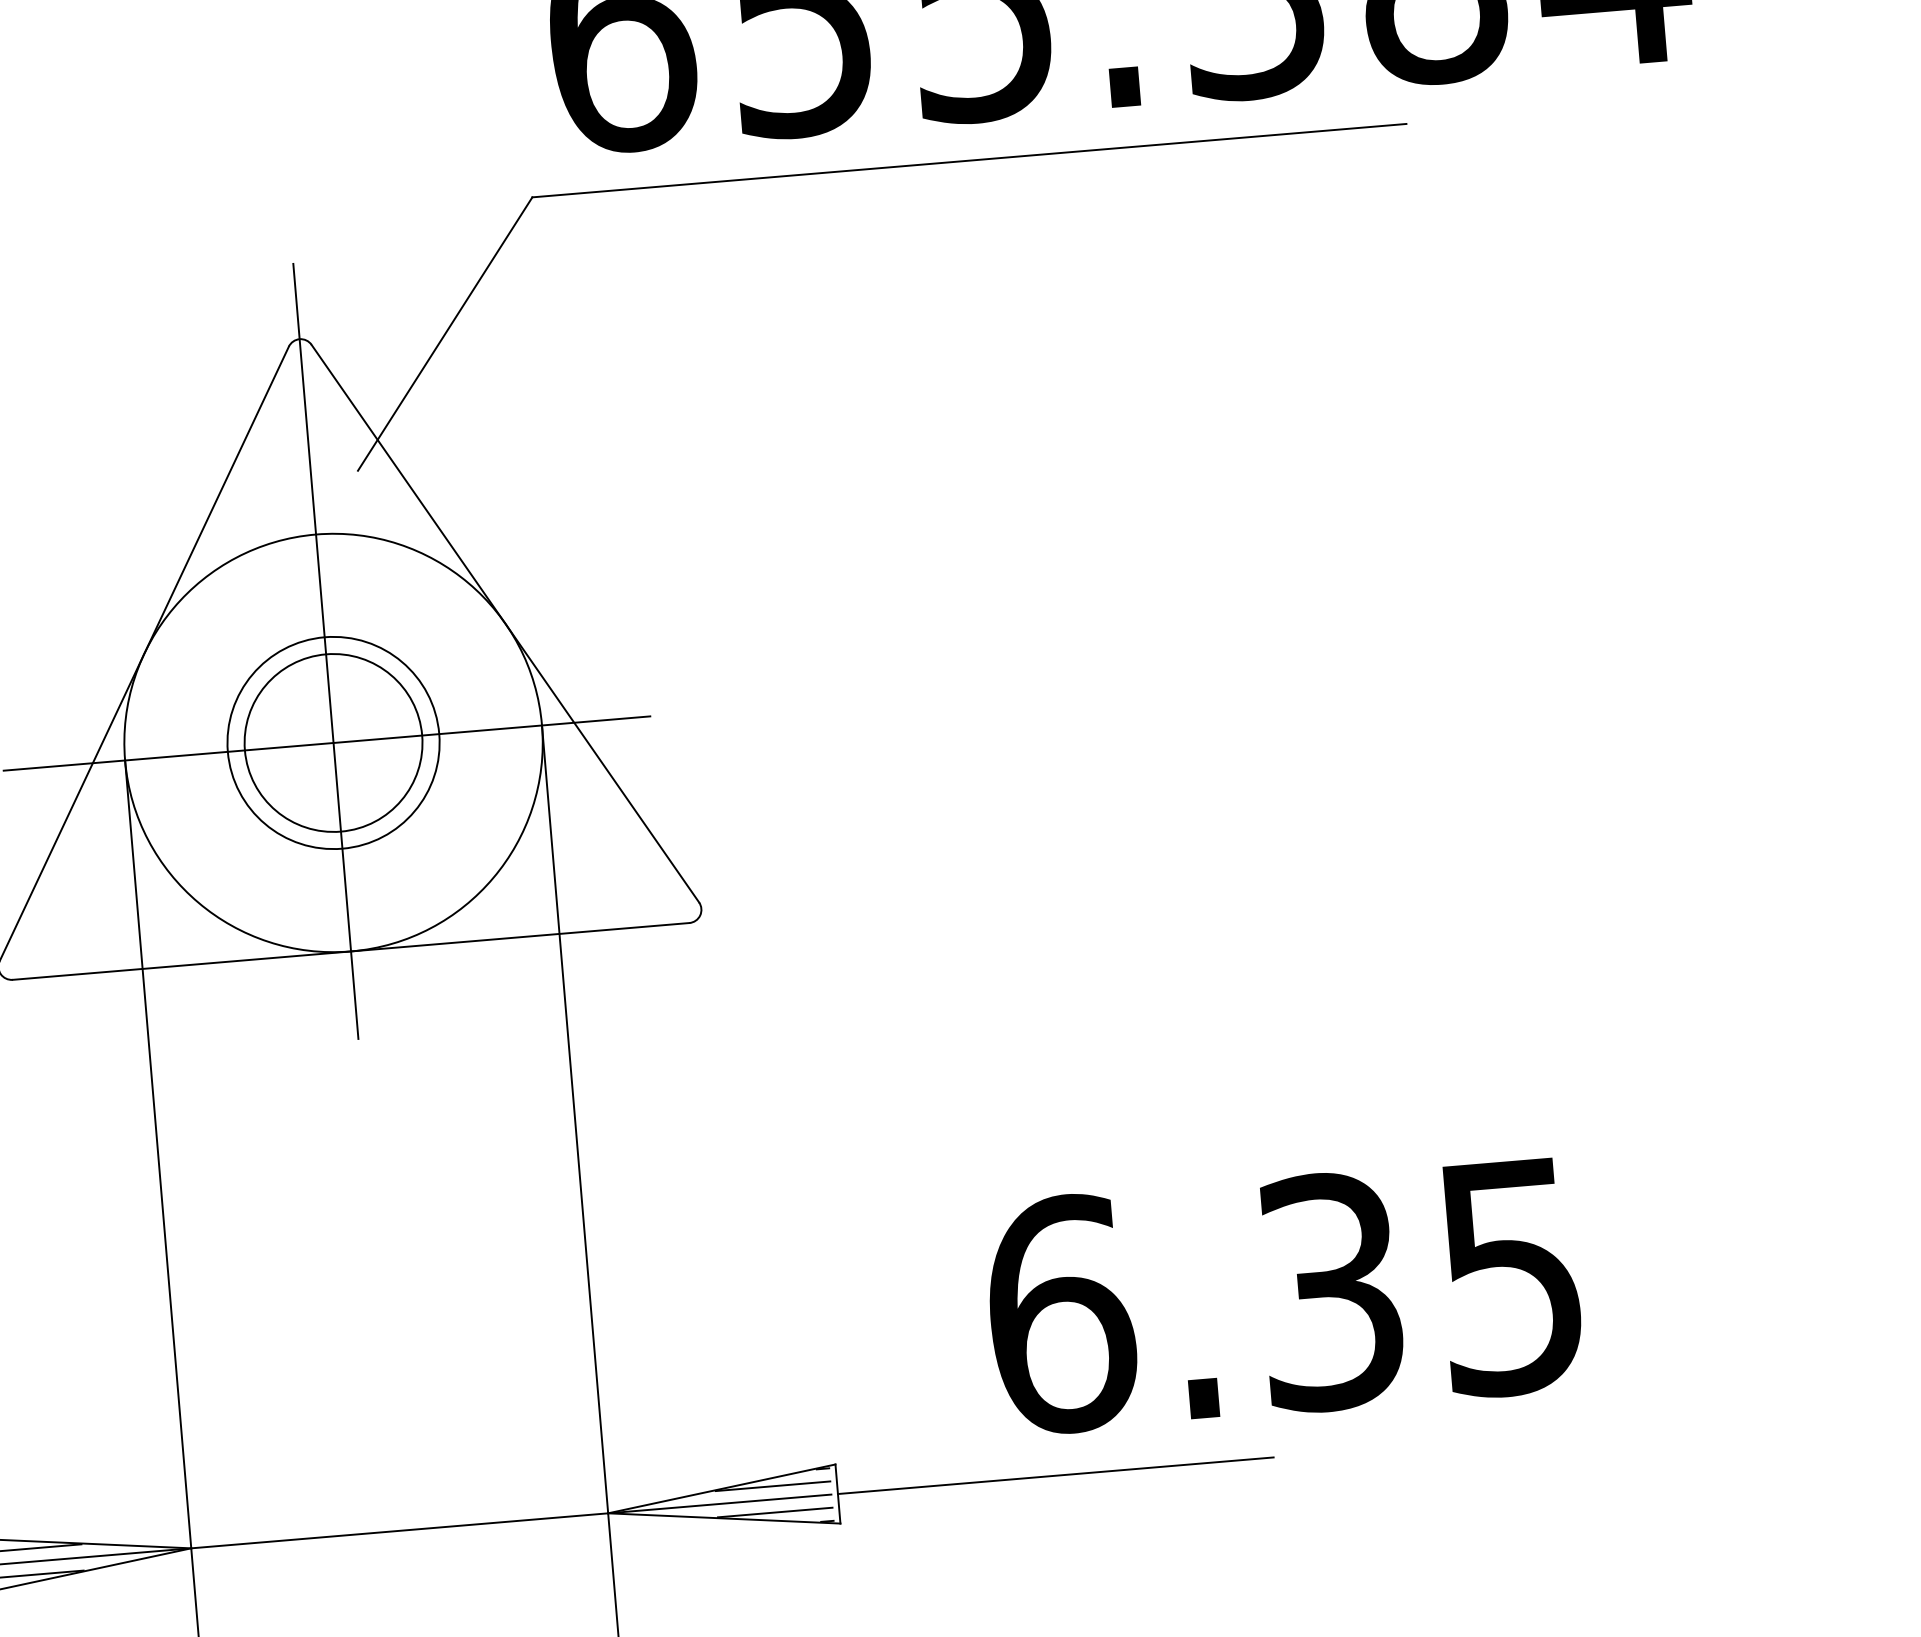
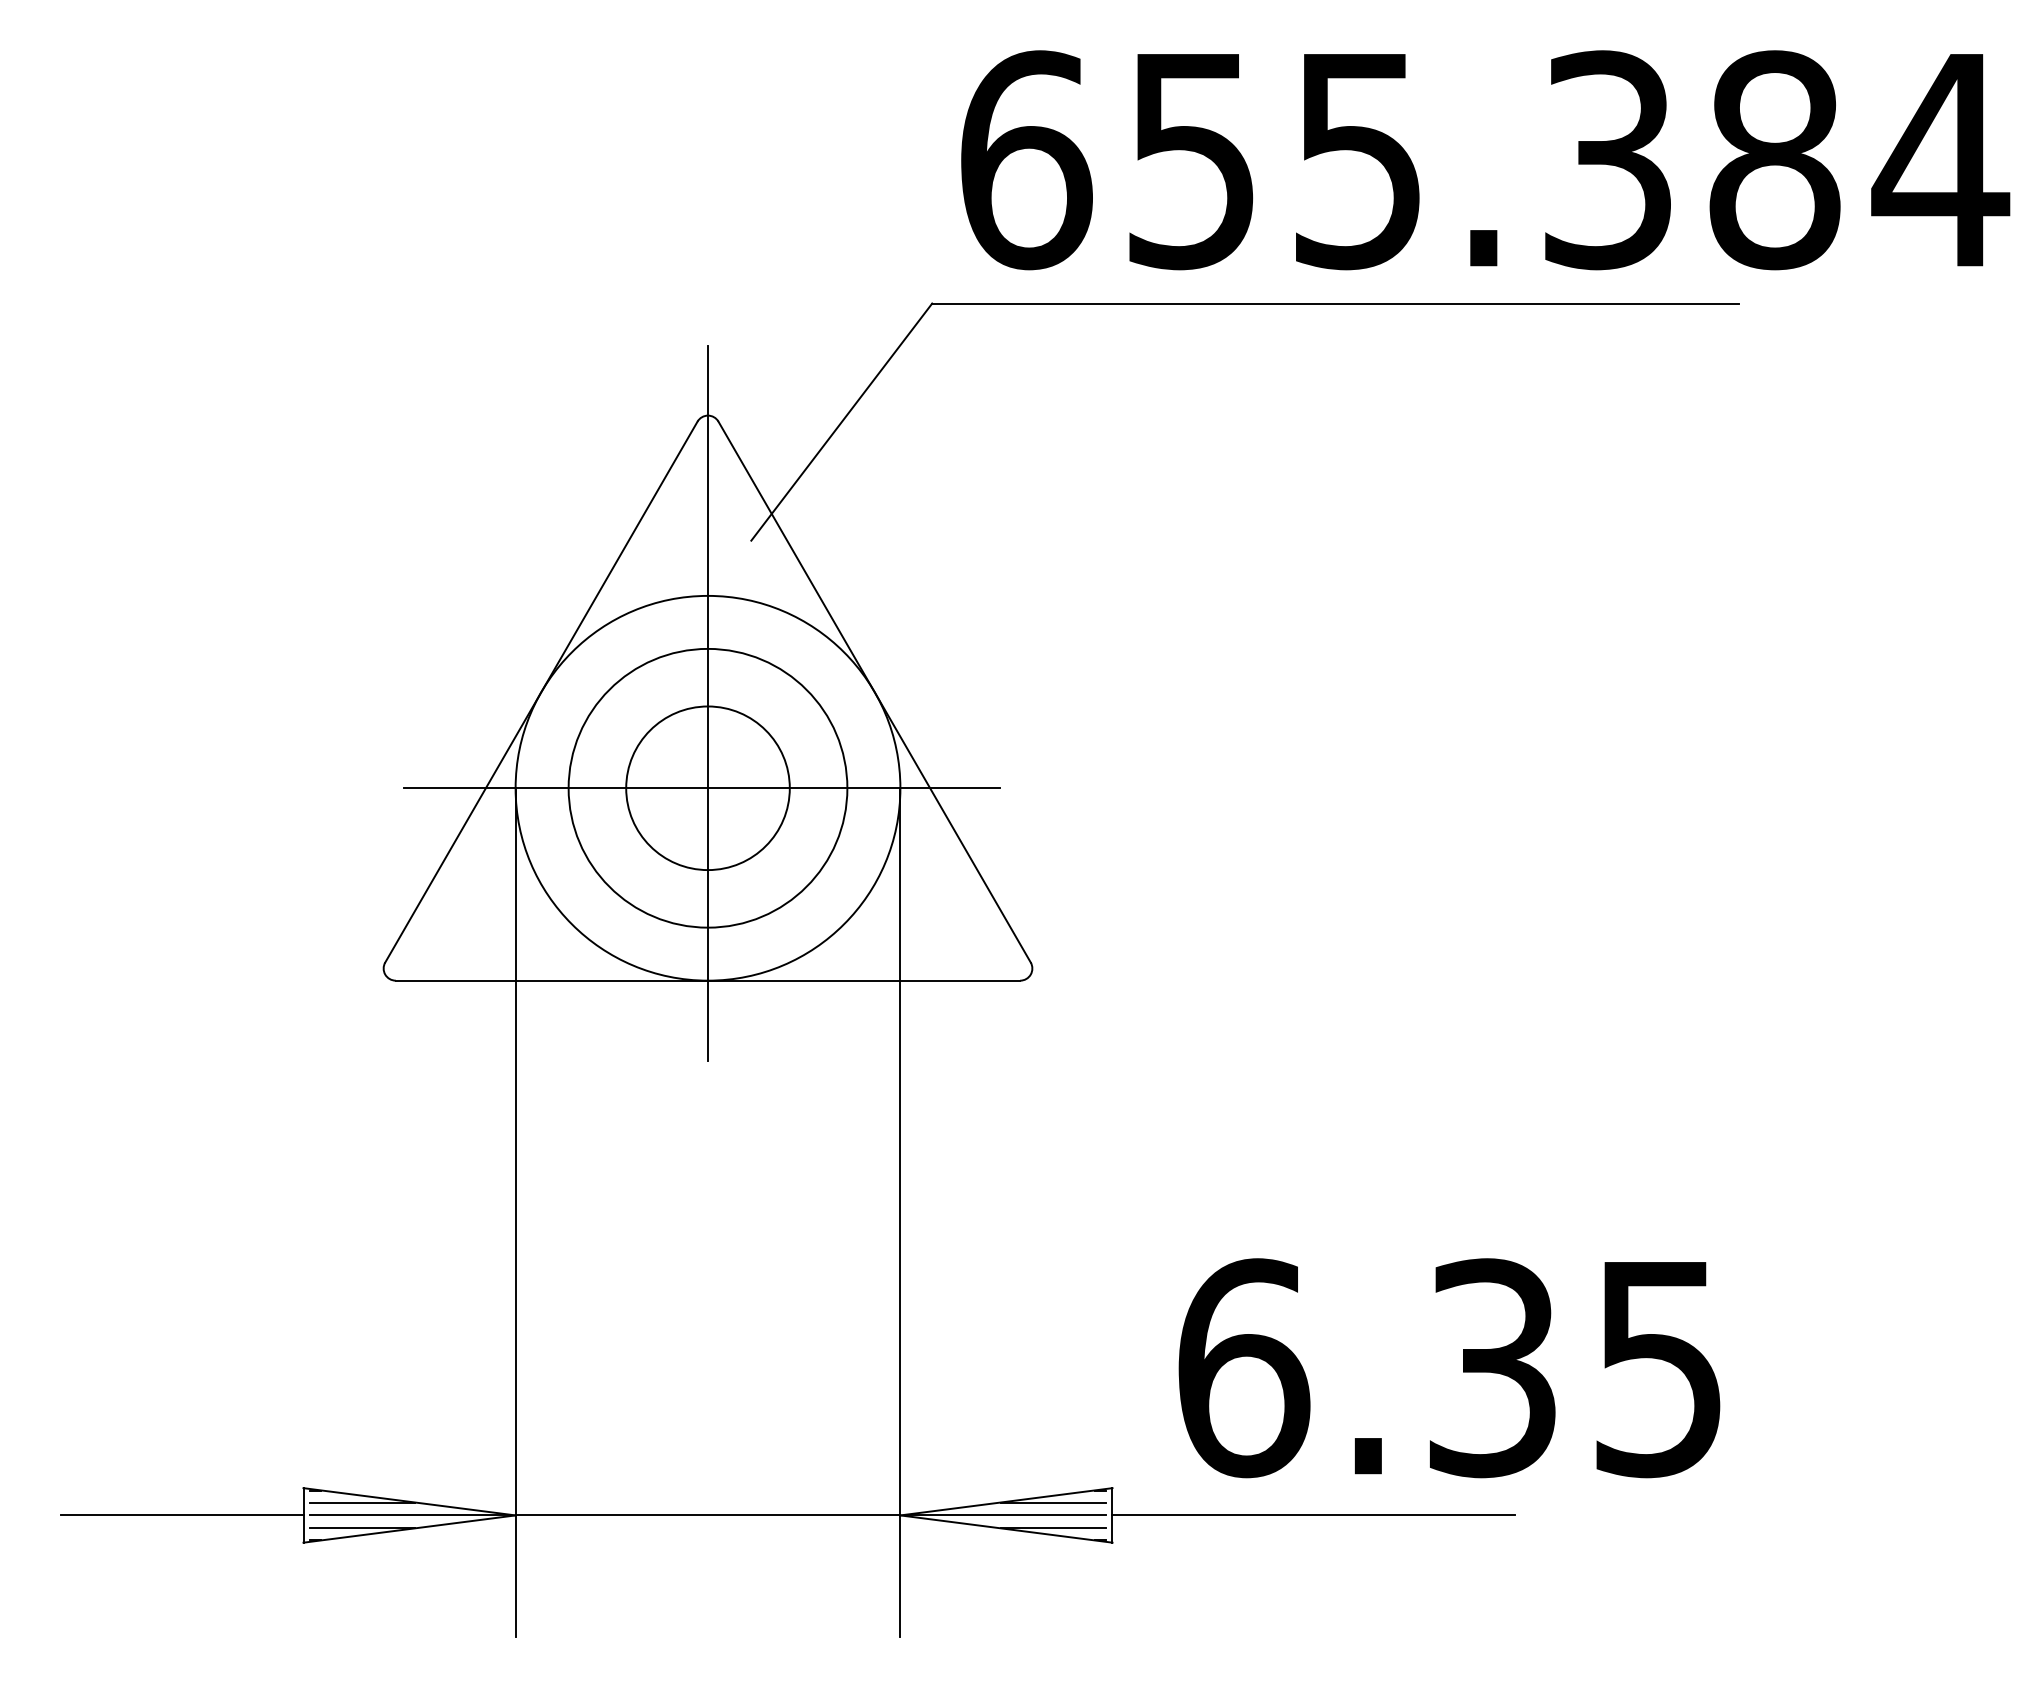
circle: (332, 742) -> (707, 787), size x1.43
text: (1284, 1296) -> (1449, 1368), moved

